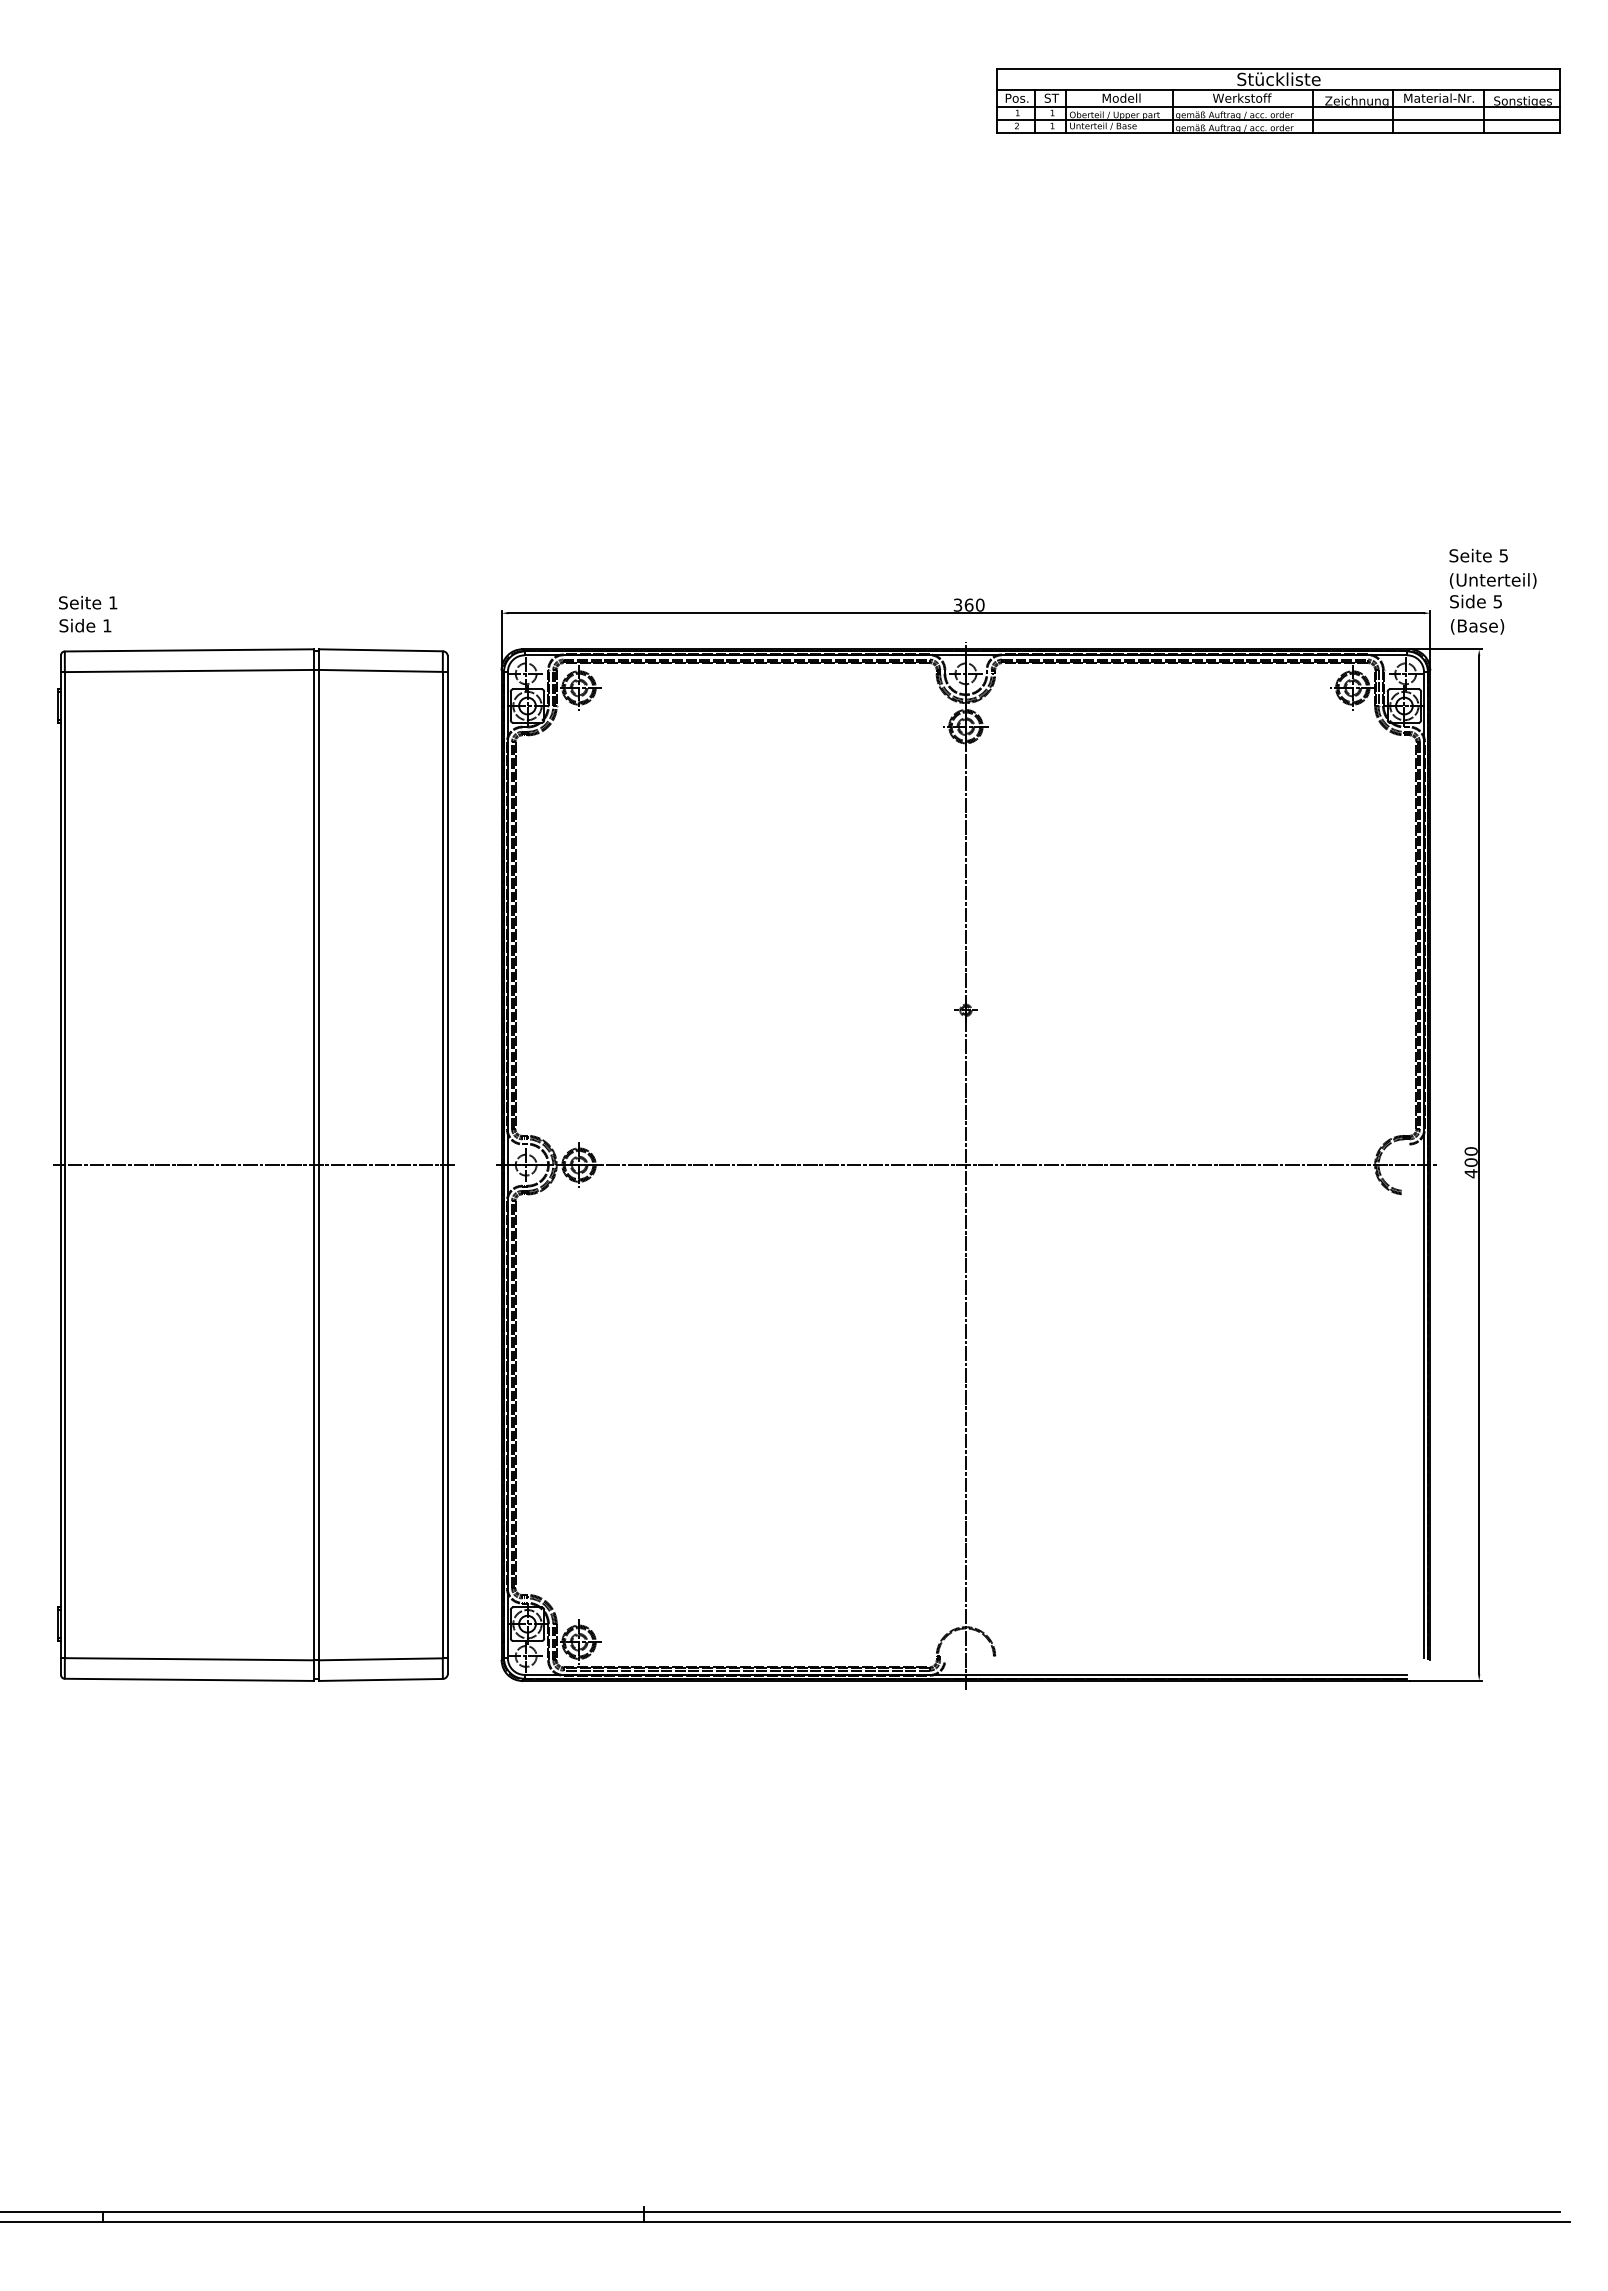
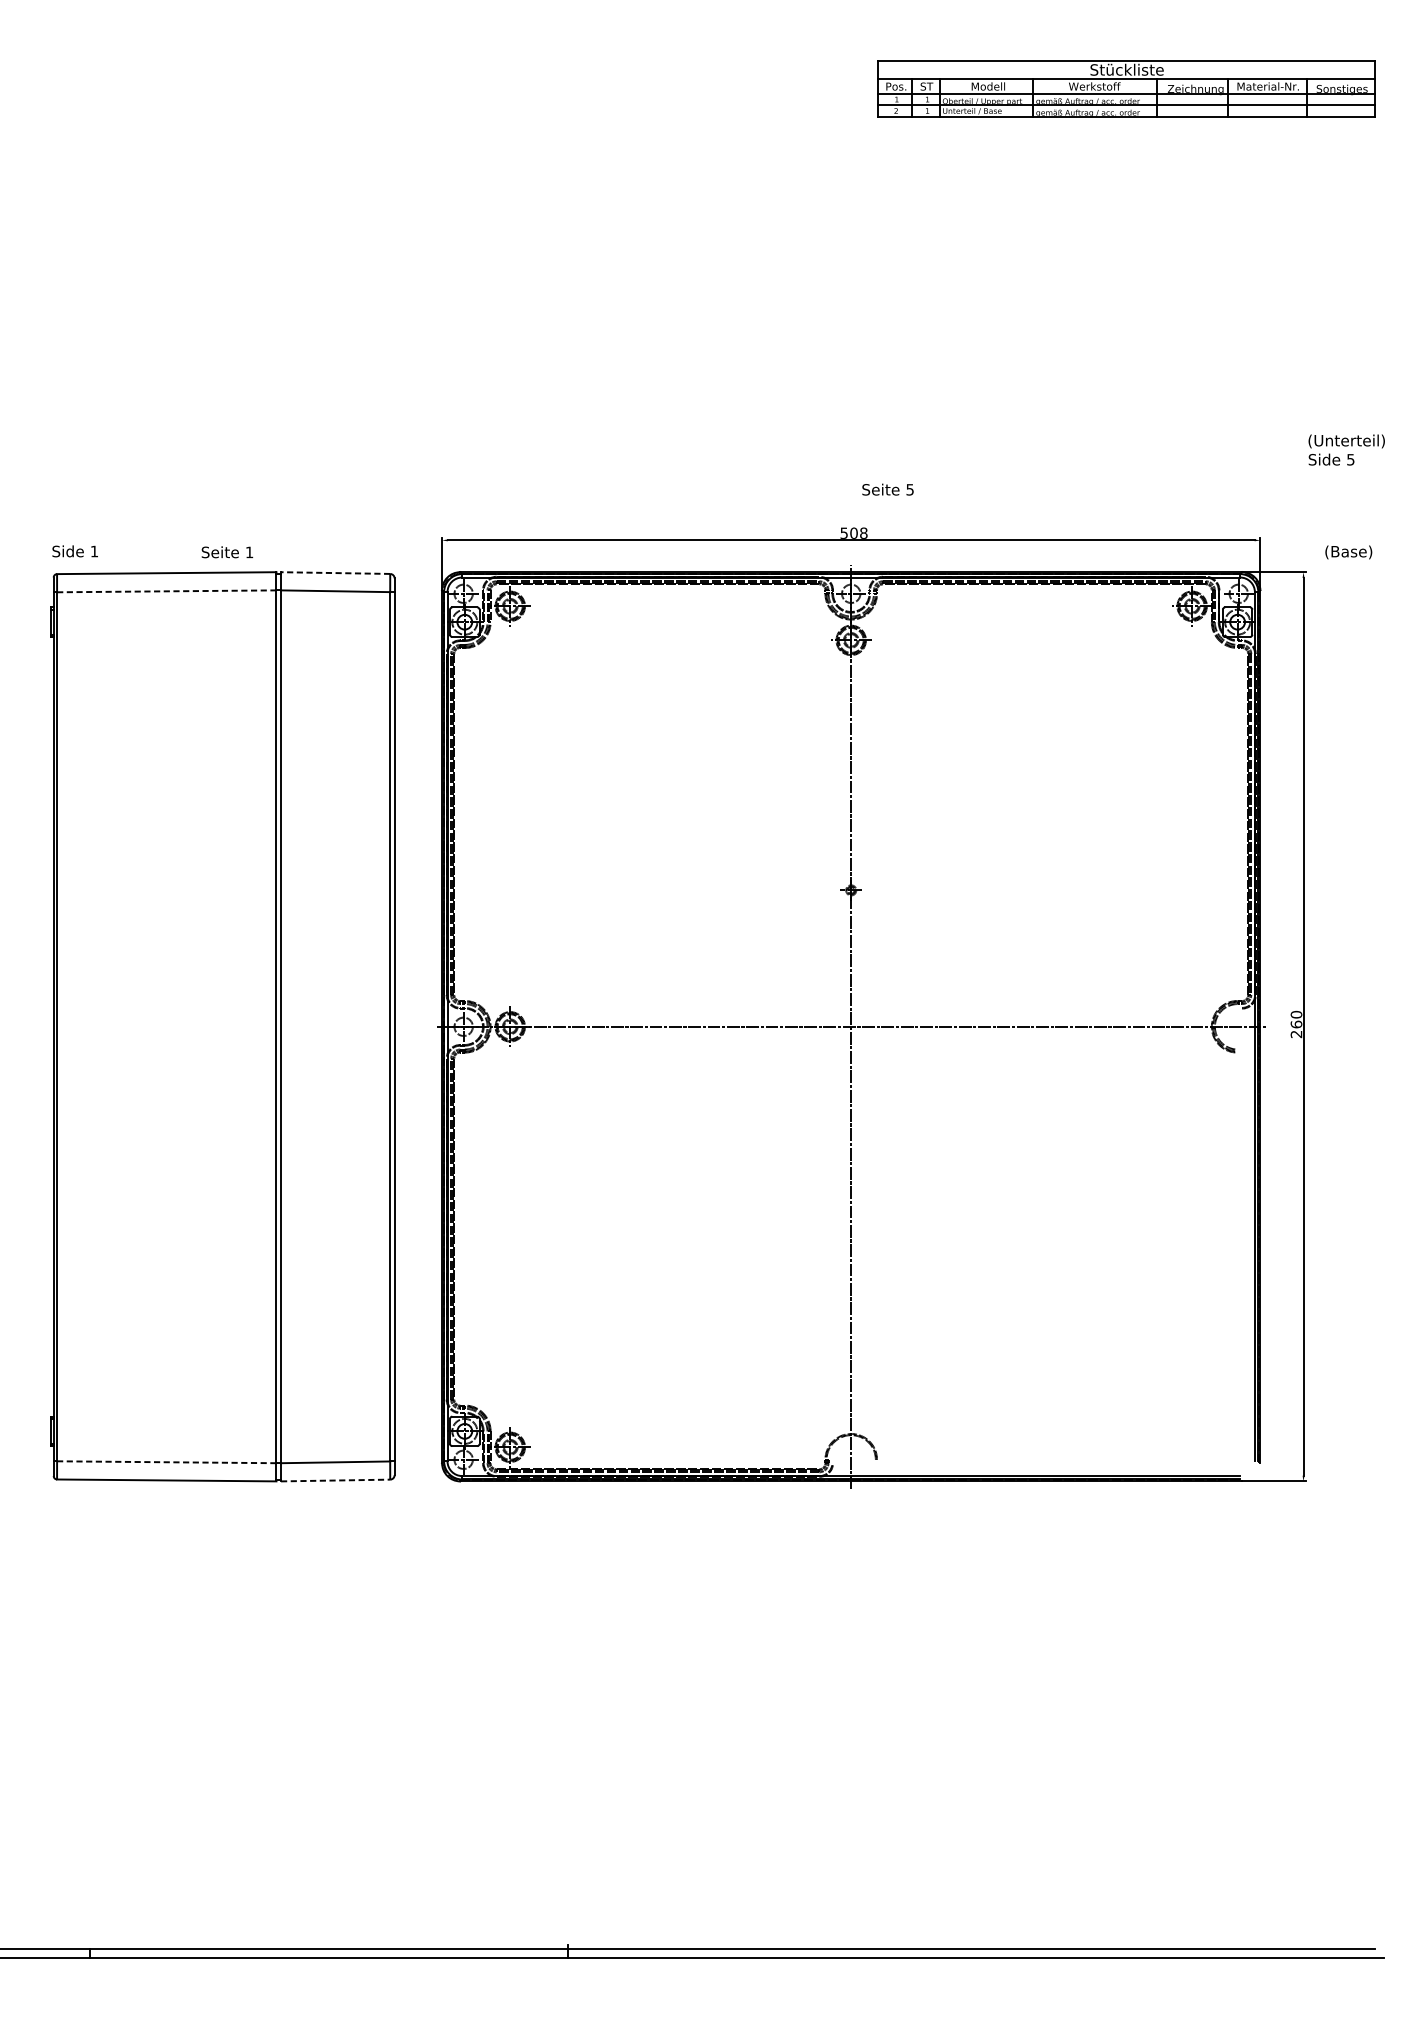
text: (1478, 555) -> (887, 489), moved
text: (1493, 590) -> (1347, 449), moved
text: (88, 602) -> (227, 552), moved
text: (969, 604) -> (854, 532), 360 -> 508
text: (1477, 626) -> (1348, 552), moved
line: (380, 650) -> (335, 573), solid -> dashed
line: (189, 671) -> (166, 591), solid -> dashed
line: (254, 1165) -> (224, 1027), removed
text: (1470, 1168) -> (1295, 1029), 400 -> 260
line: (188, 1659) -> (166, 1462), solid -> dashed
line: (380, 1679) -> (335, 1480), solid -> dashed

